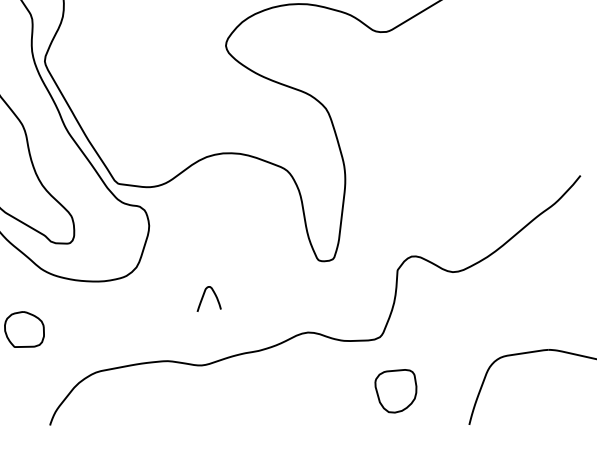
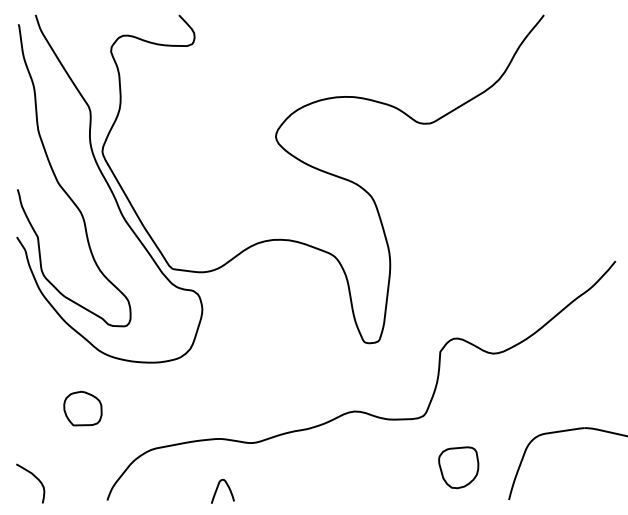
curve: (204, 294) -> (218, 487), moved
part: (395, 390) -> (458, 467), moved

